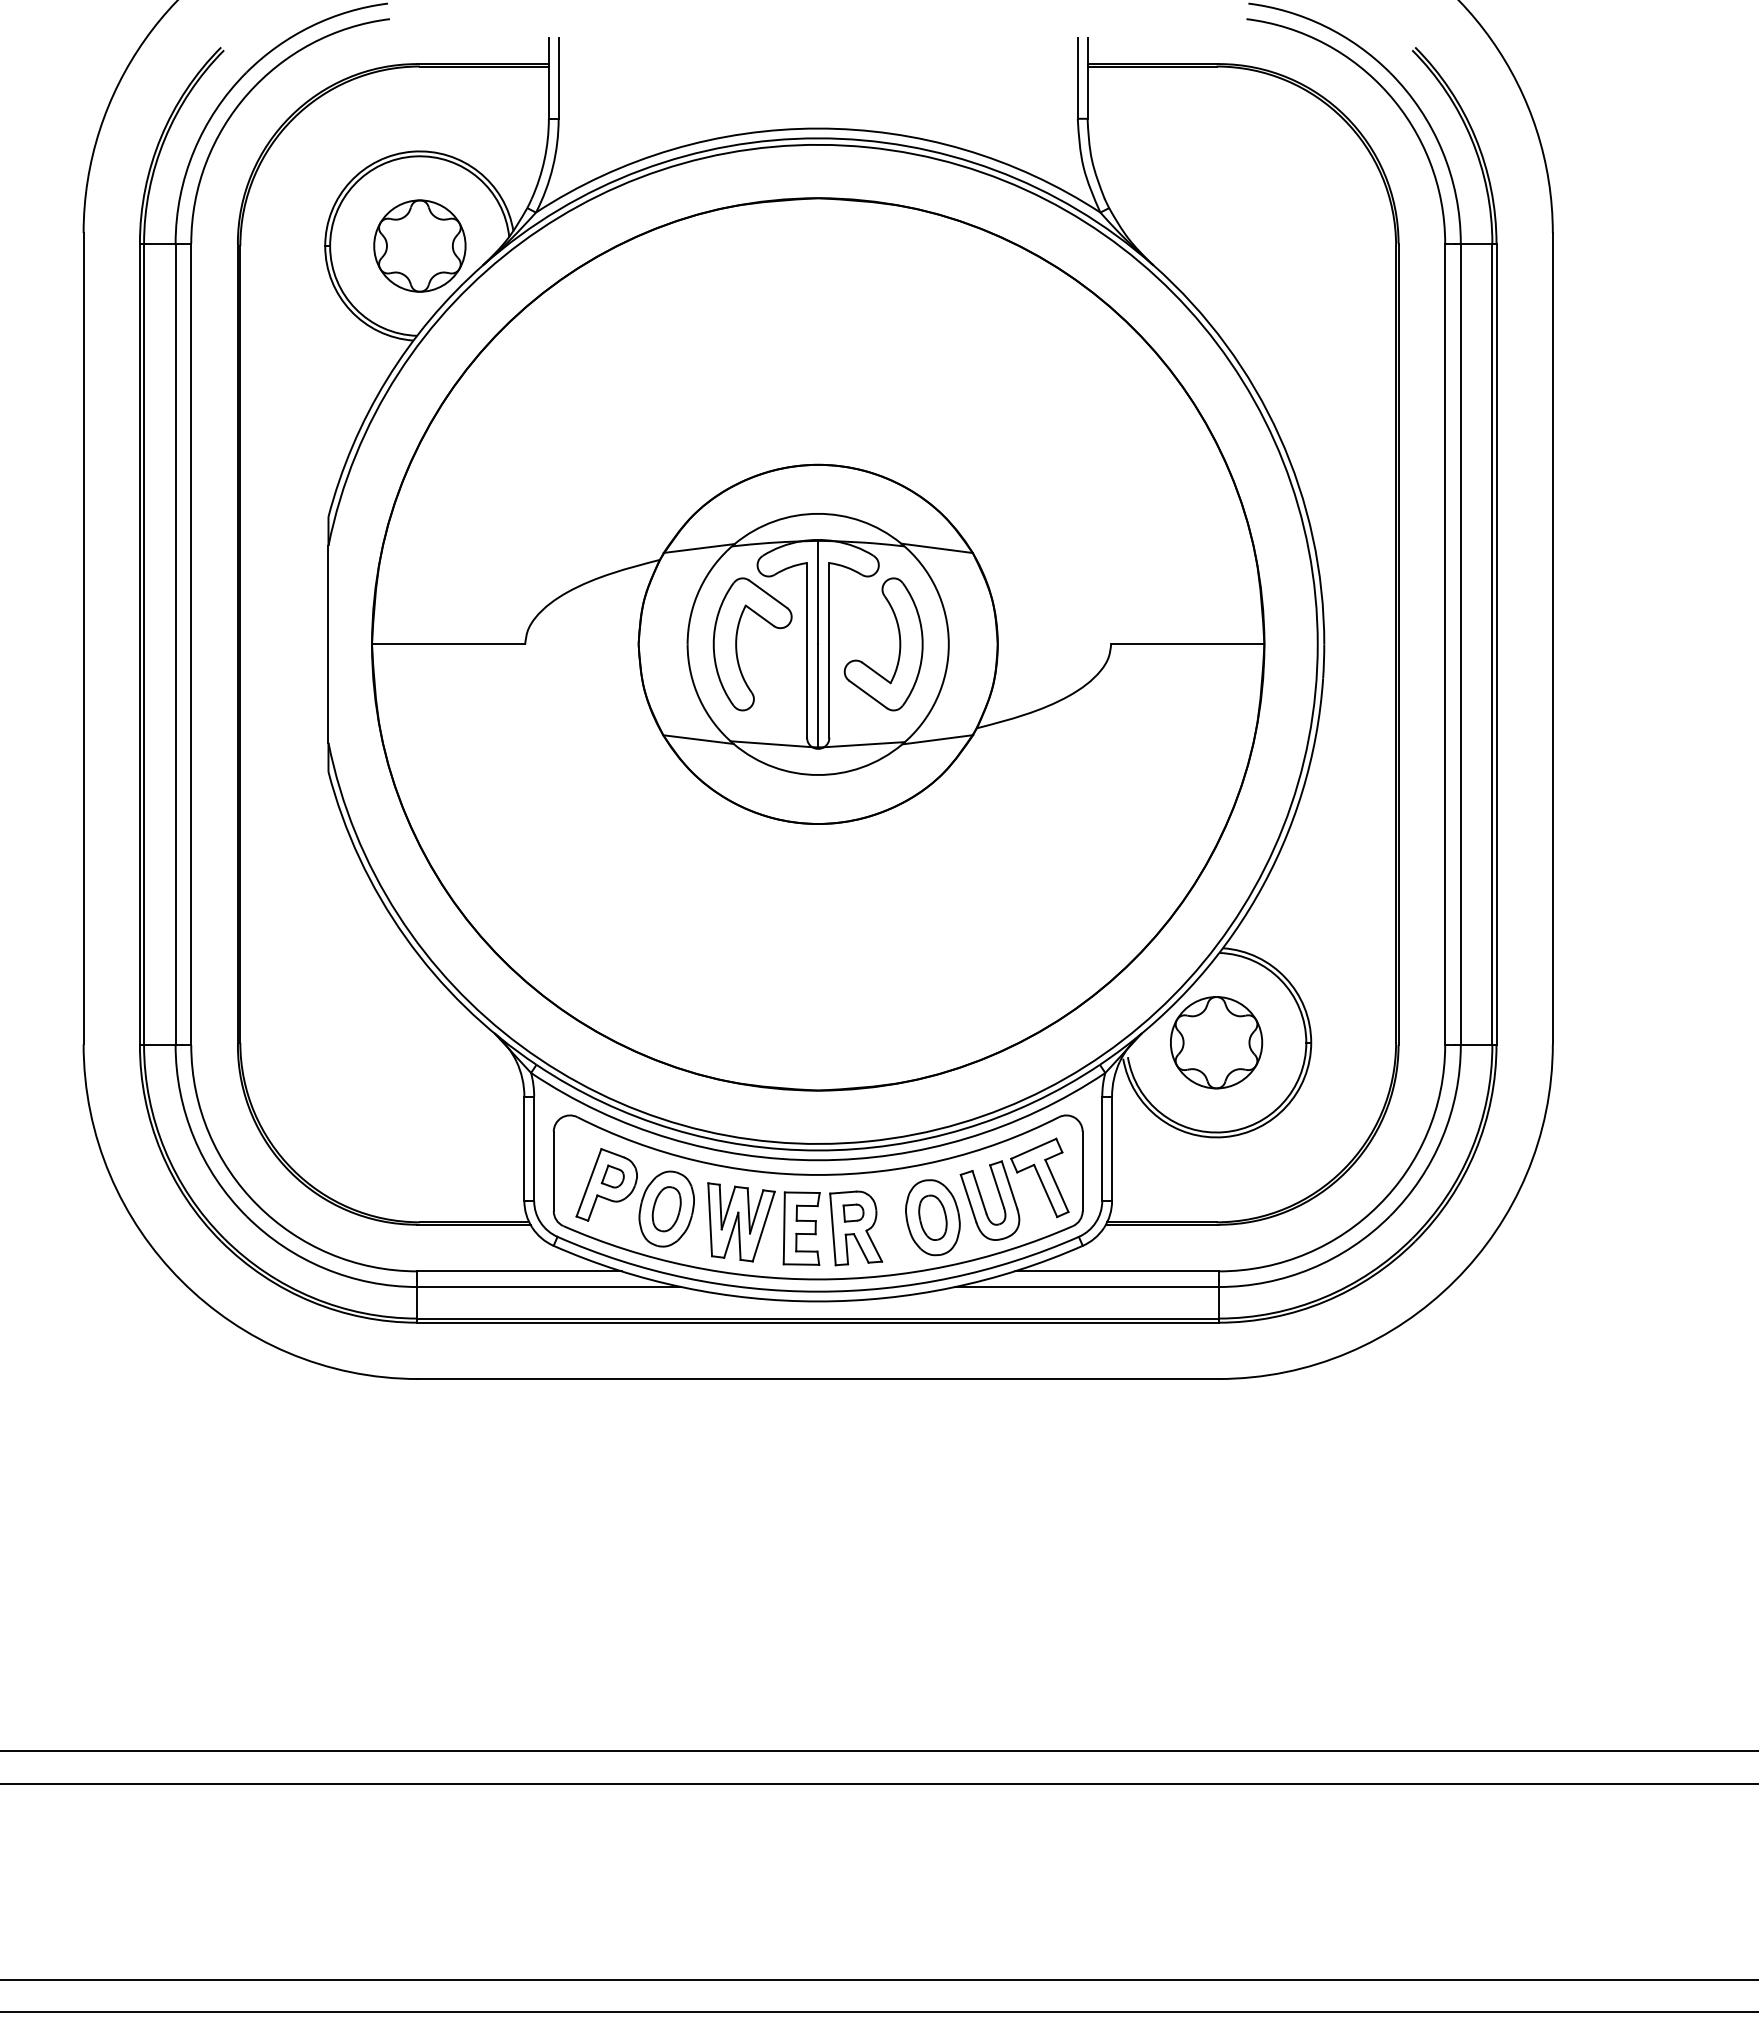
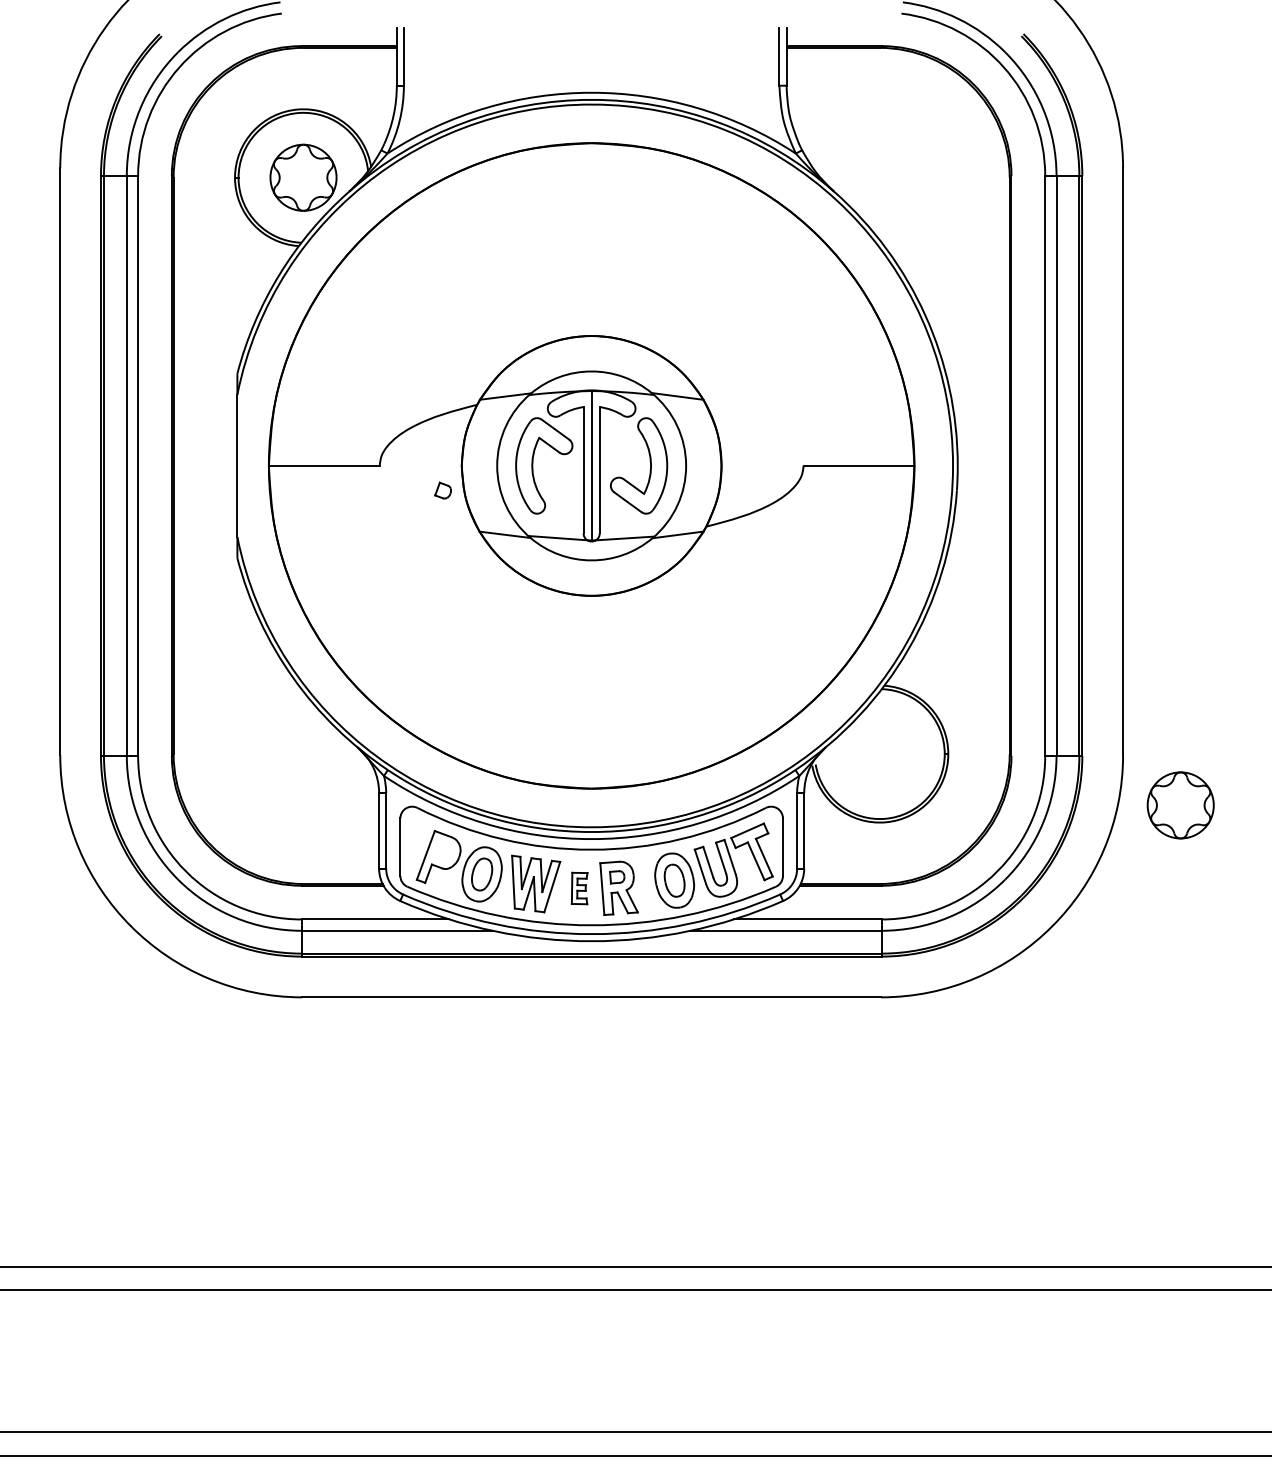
part: (1216, 1042) -> (1180, 805), moved
part: (612, 1176) -> (442, 490), moved
part: (801, 1228) -> (579, 888), size x0.6

